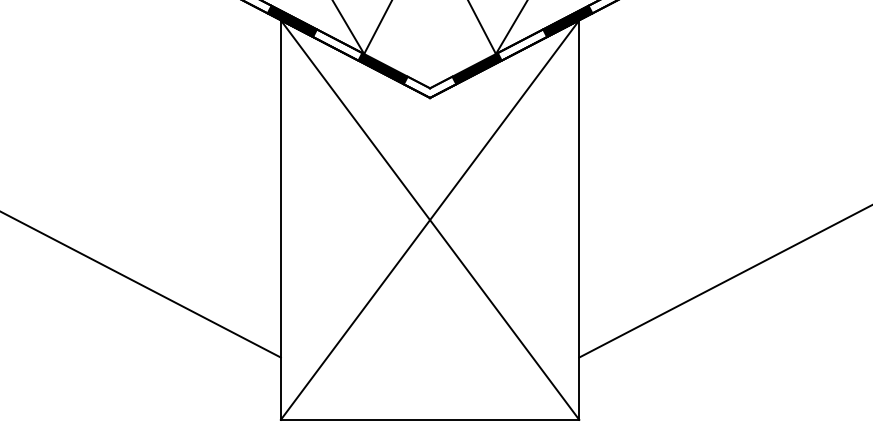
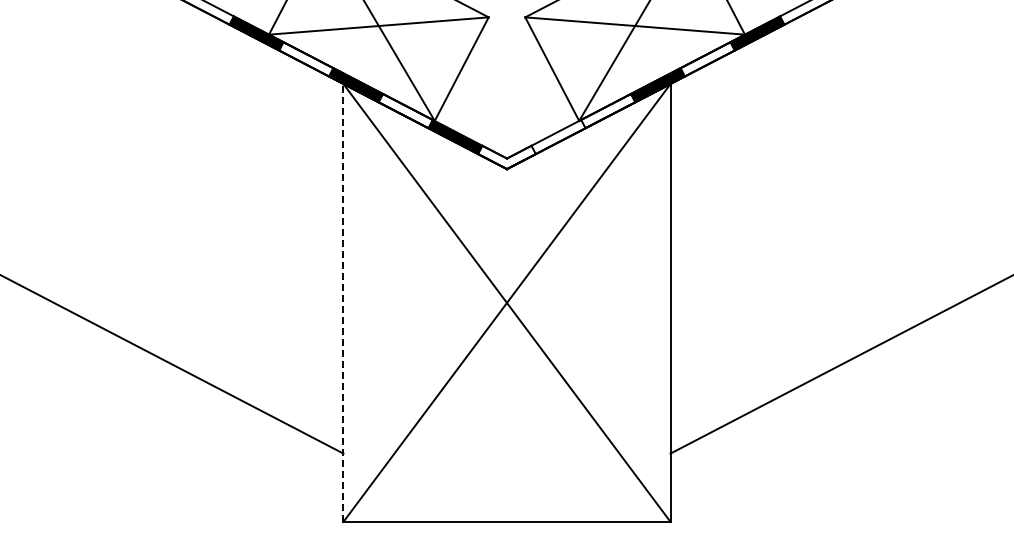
fill: (477, 68) -> (558, 136), removed
line: (280, 219) -> (343, 302), solid -> dashed

